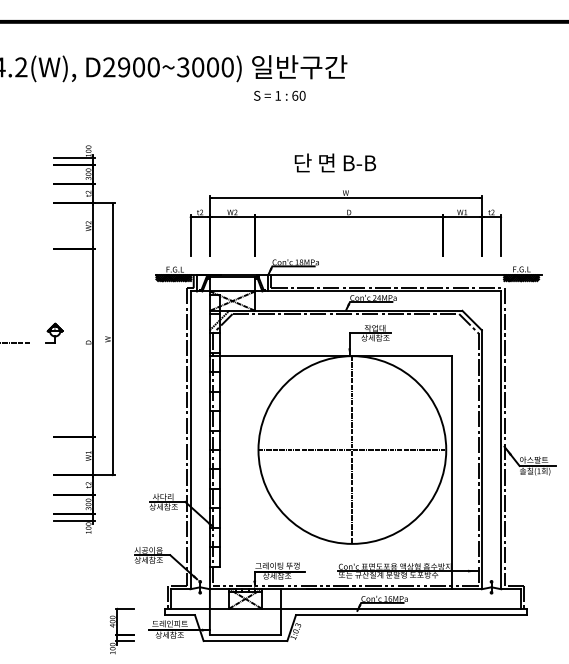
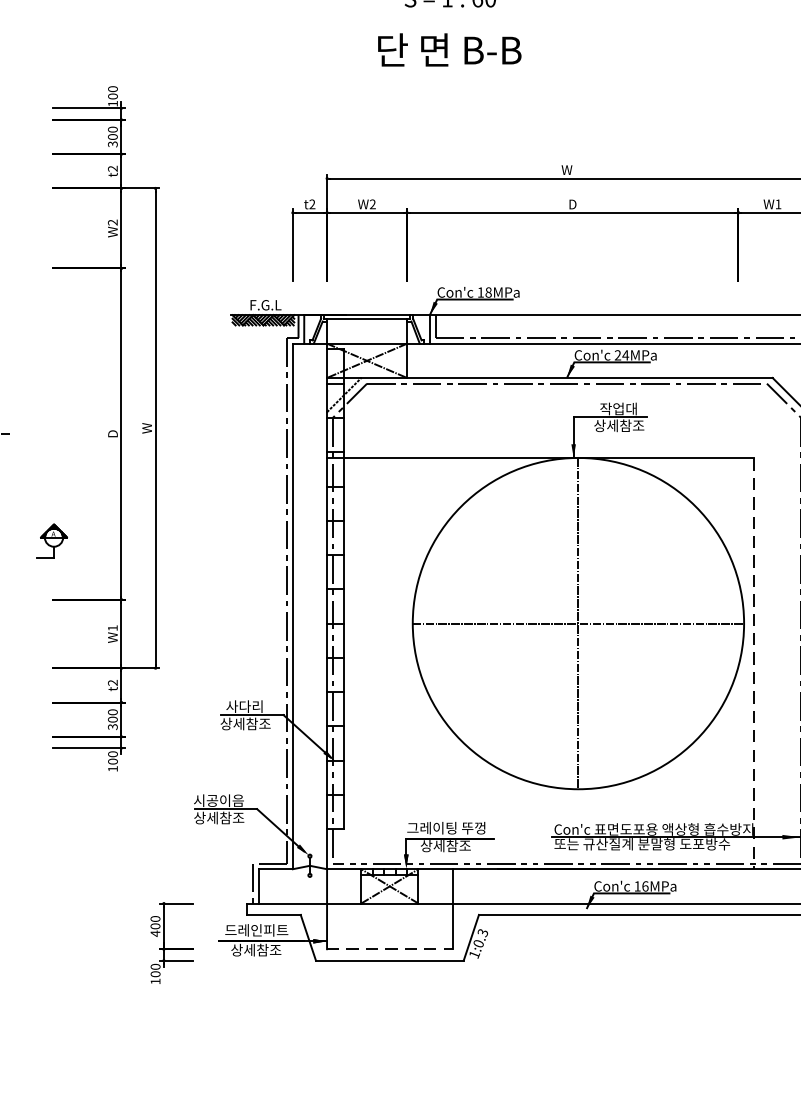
text: (335, 162) -> (449, 49), moved
part: (54, 332) -> (52, 539), moved
line: (451, 473) -> (753, 665), solid -> dashed
line: (245, 634) -> (389, 949), solid -> dashed

